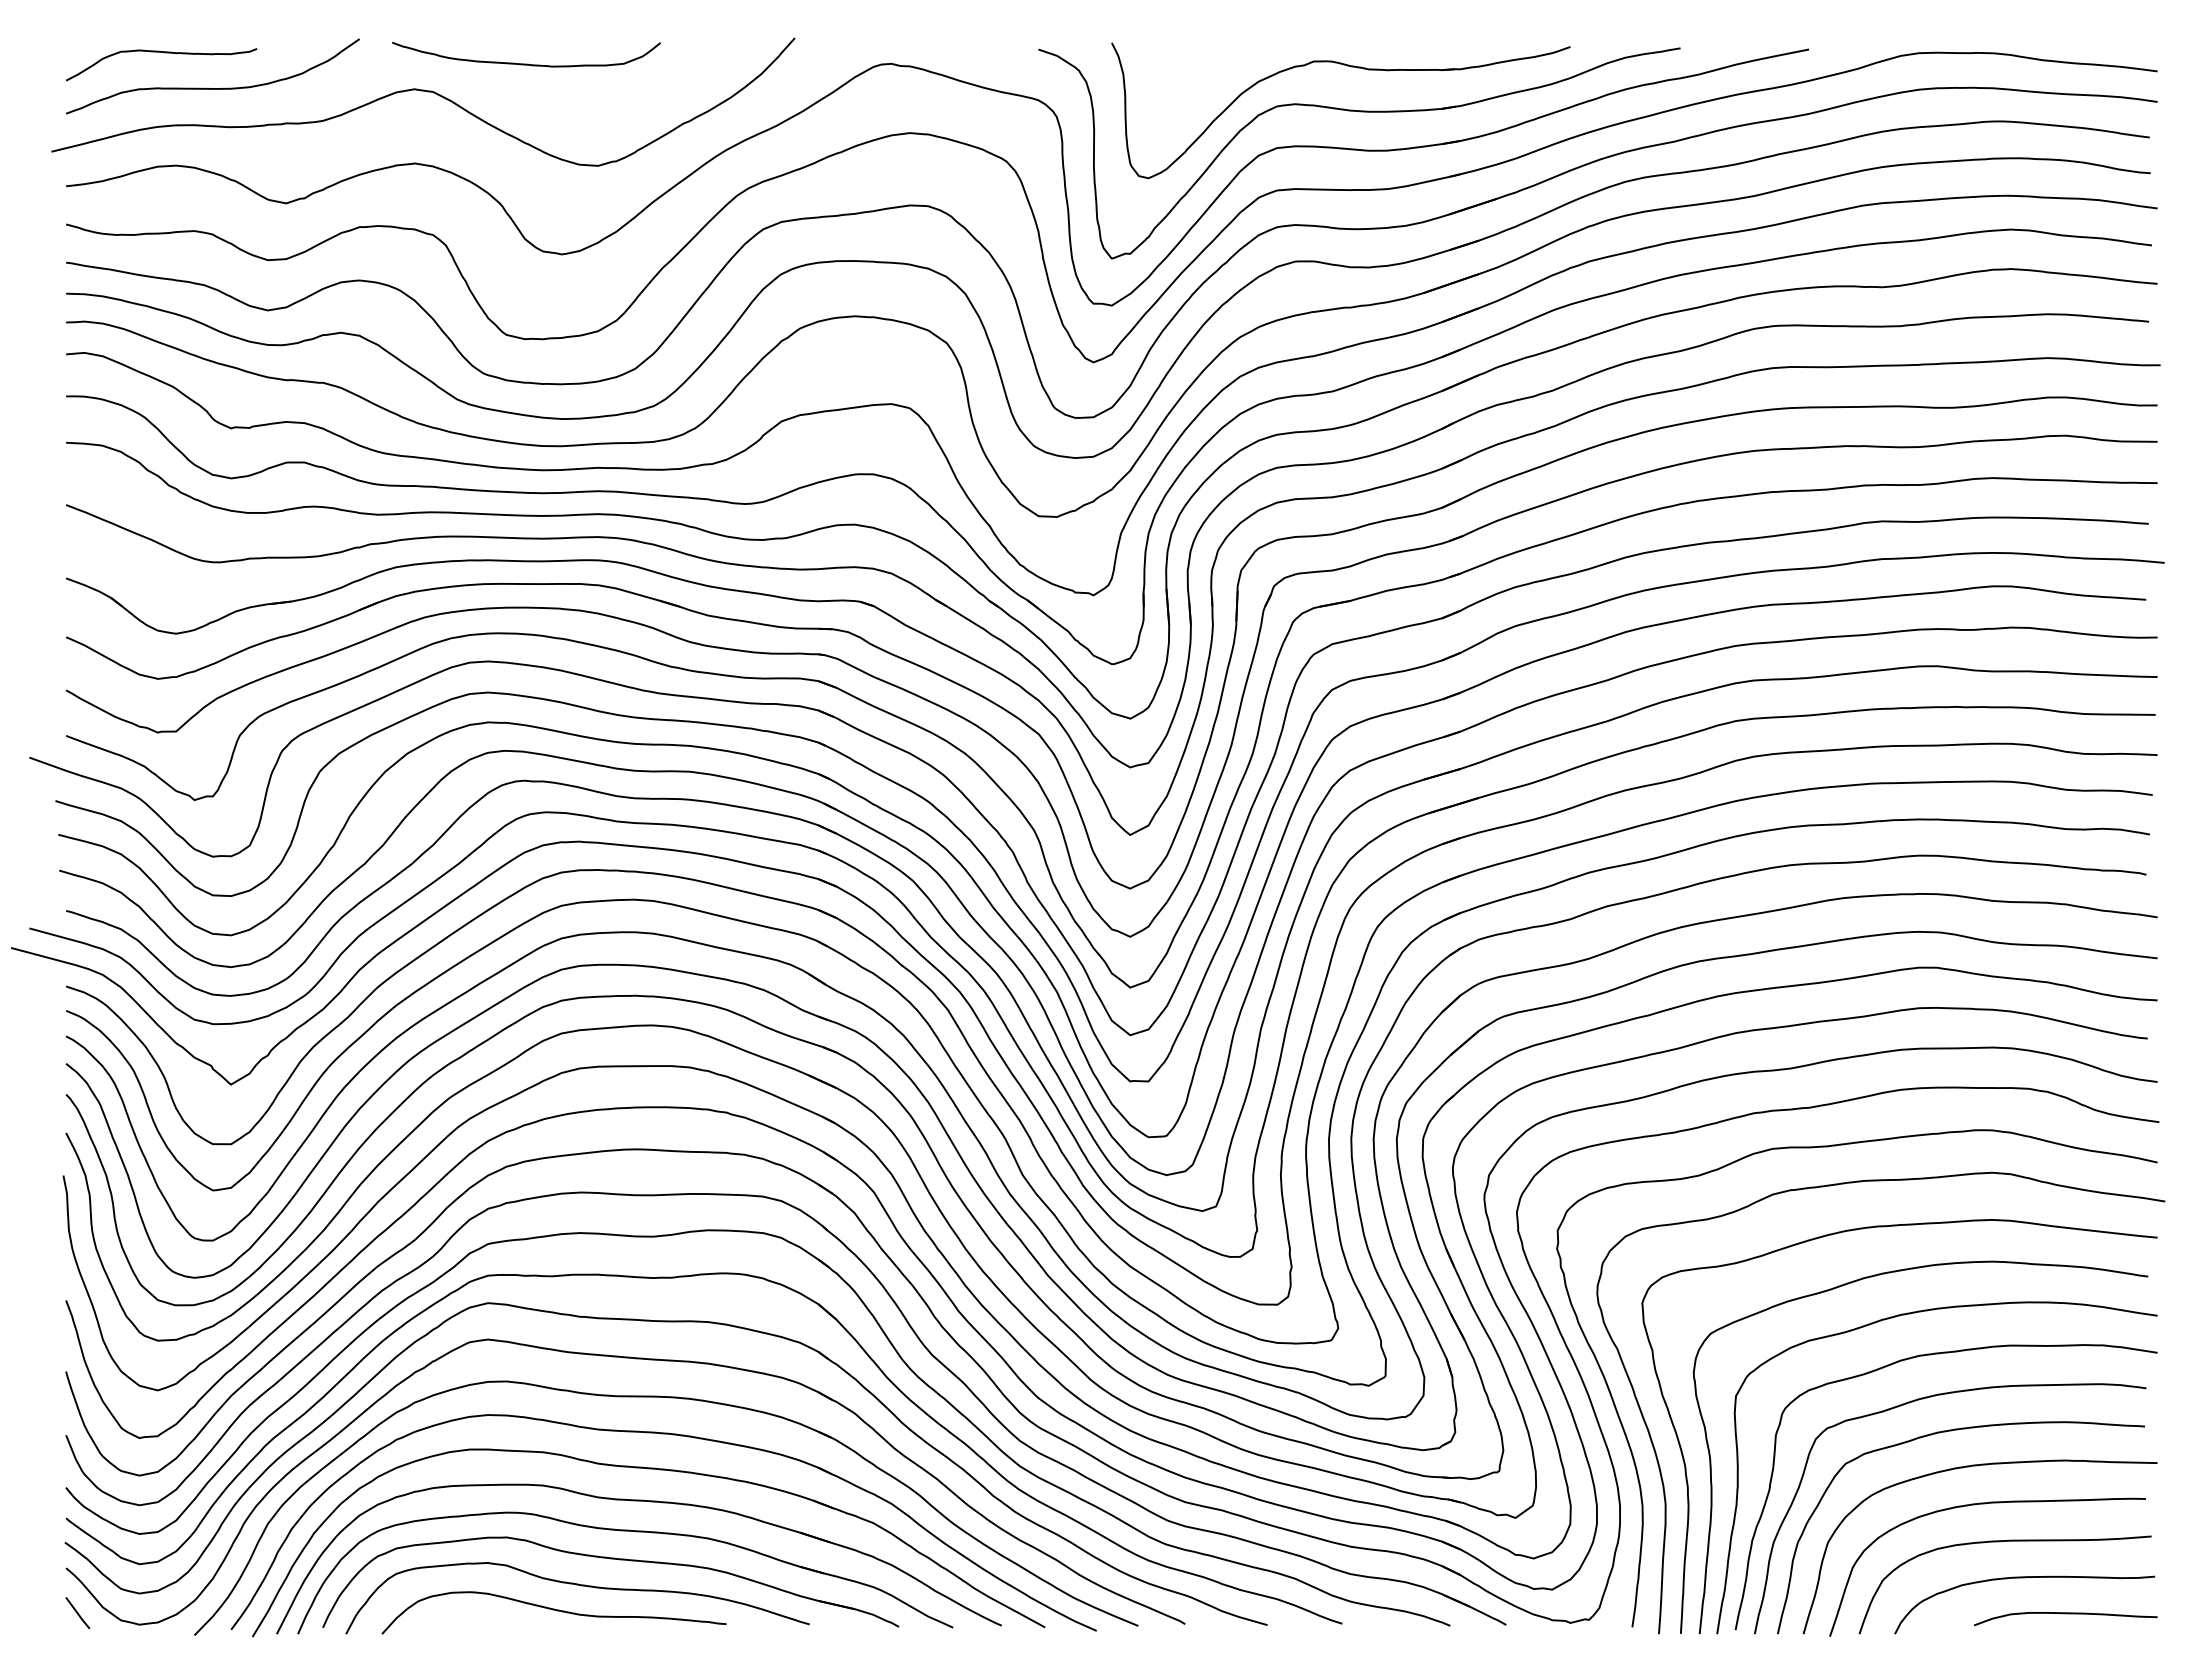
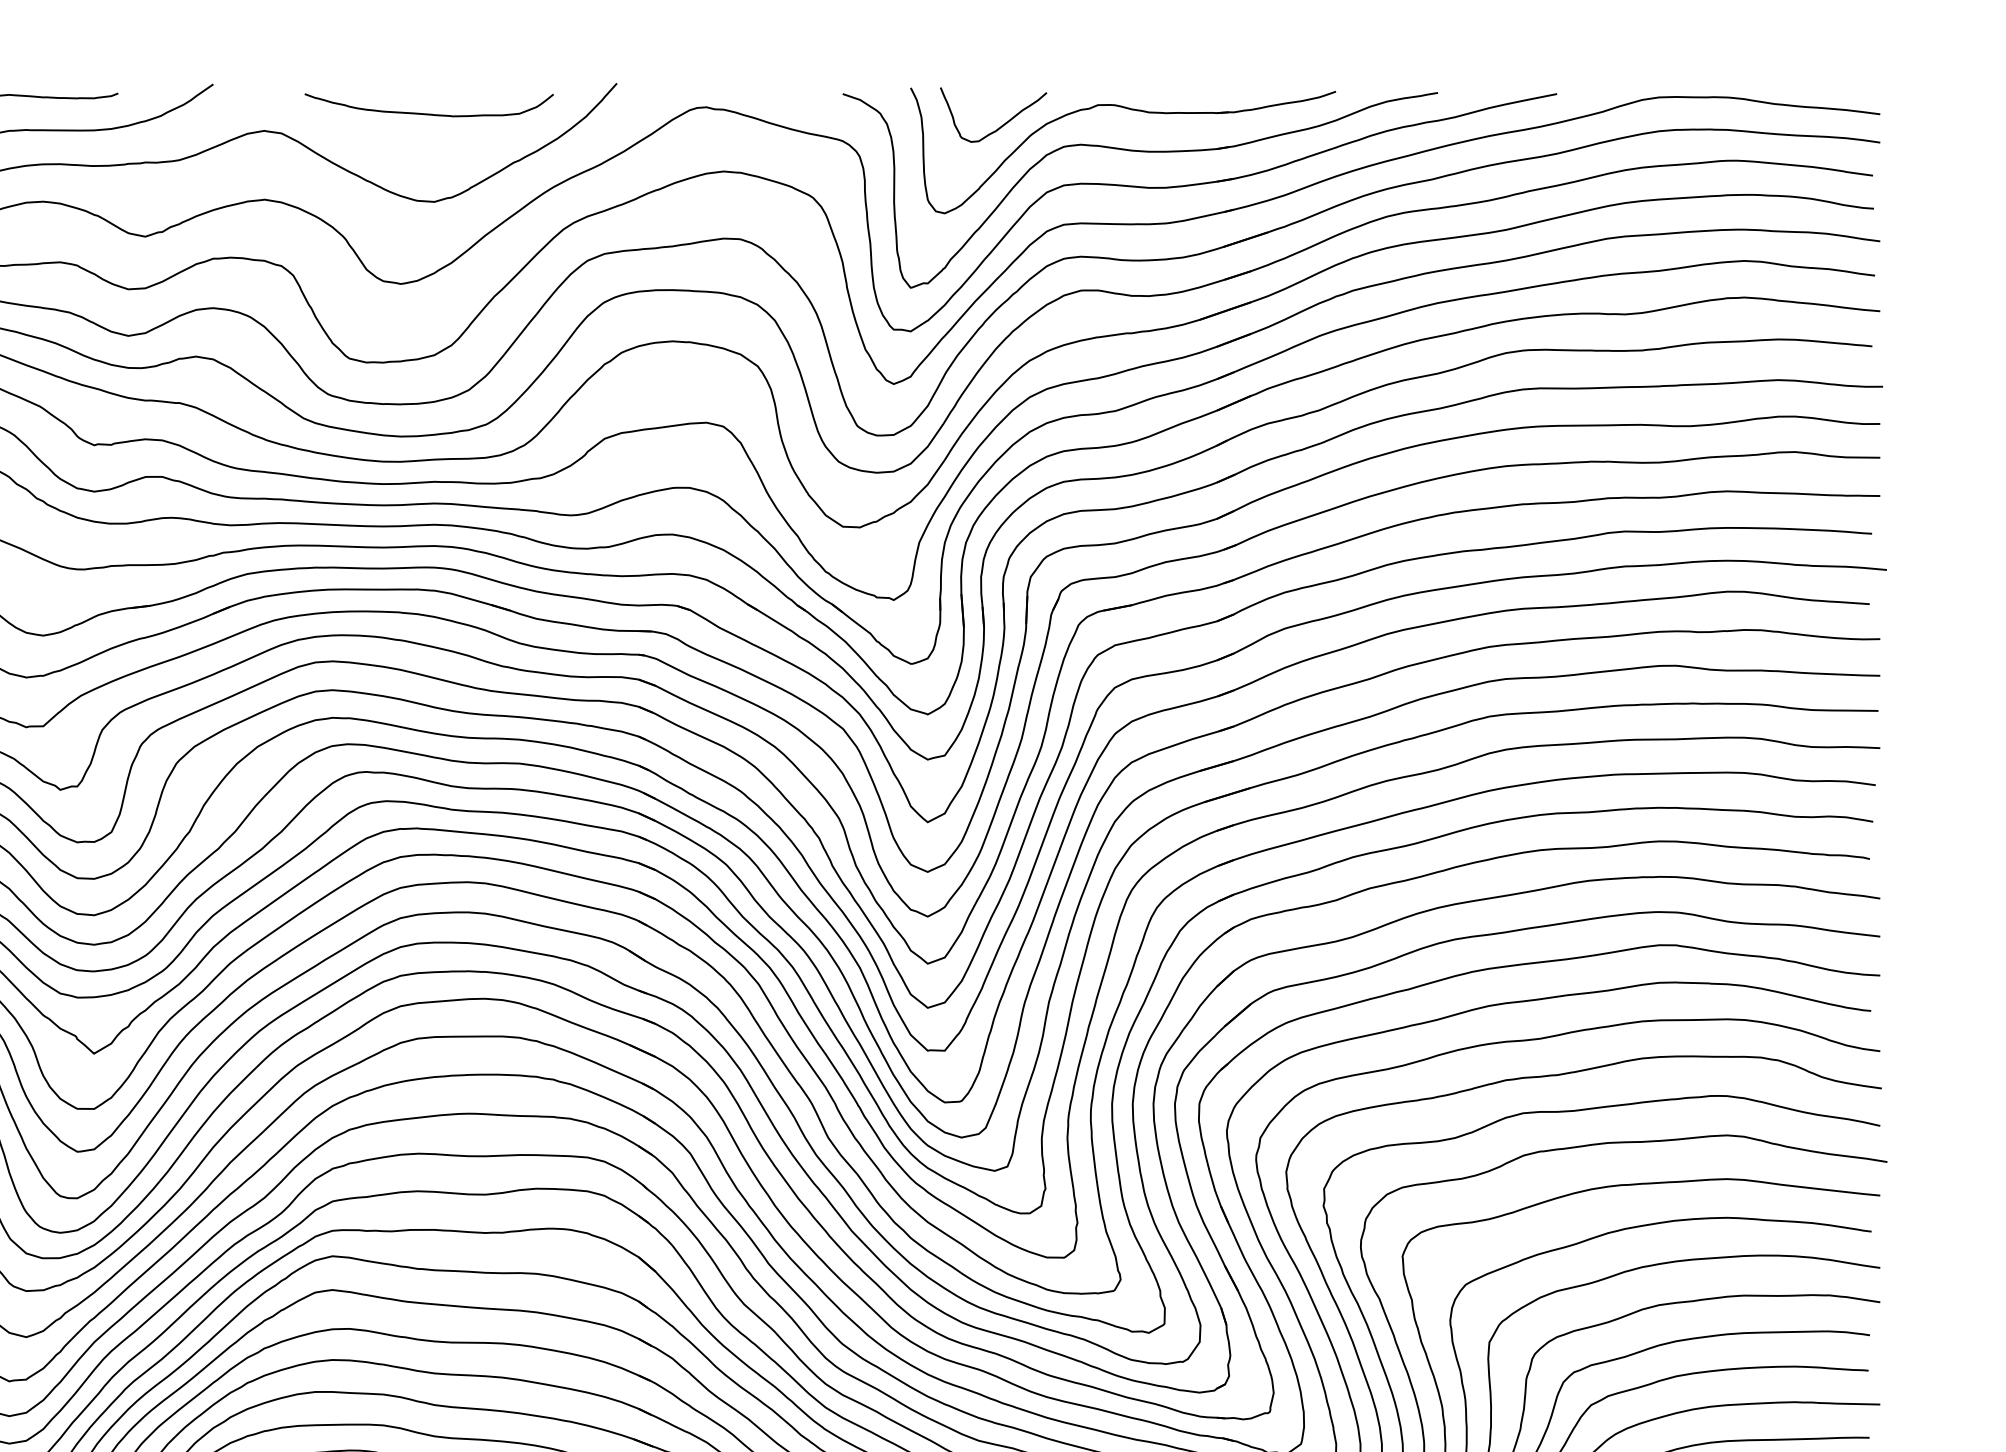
curve: (526, 63) -> (429, 113), moved
curve: (1209, 83) -> (1001, 125), added

